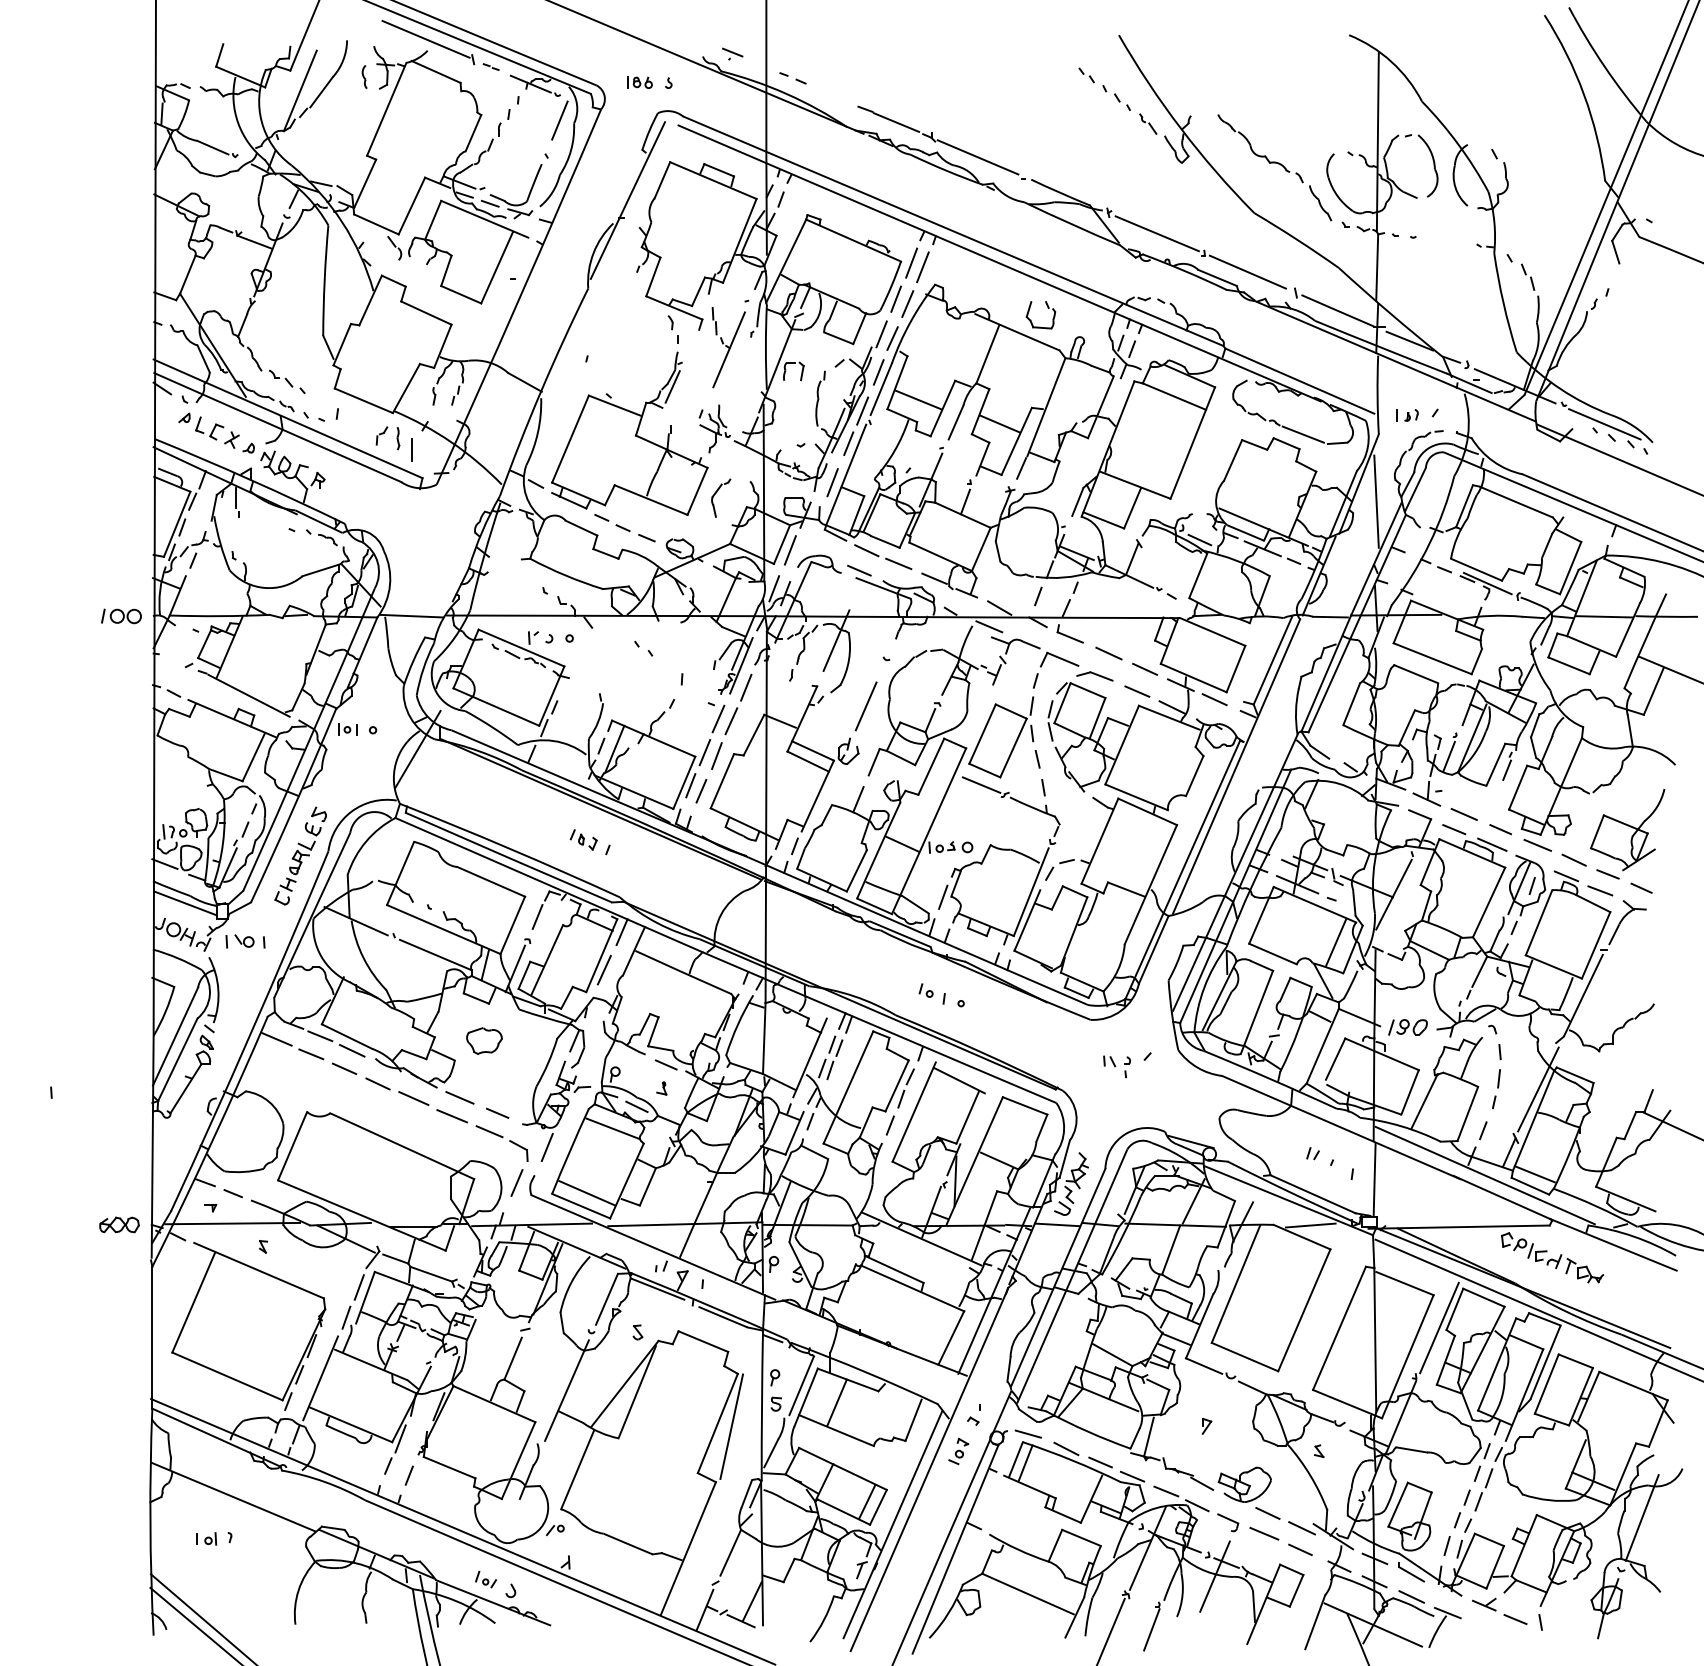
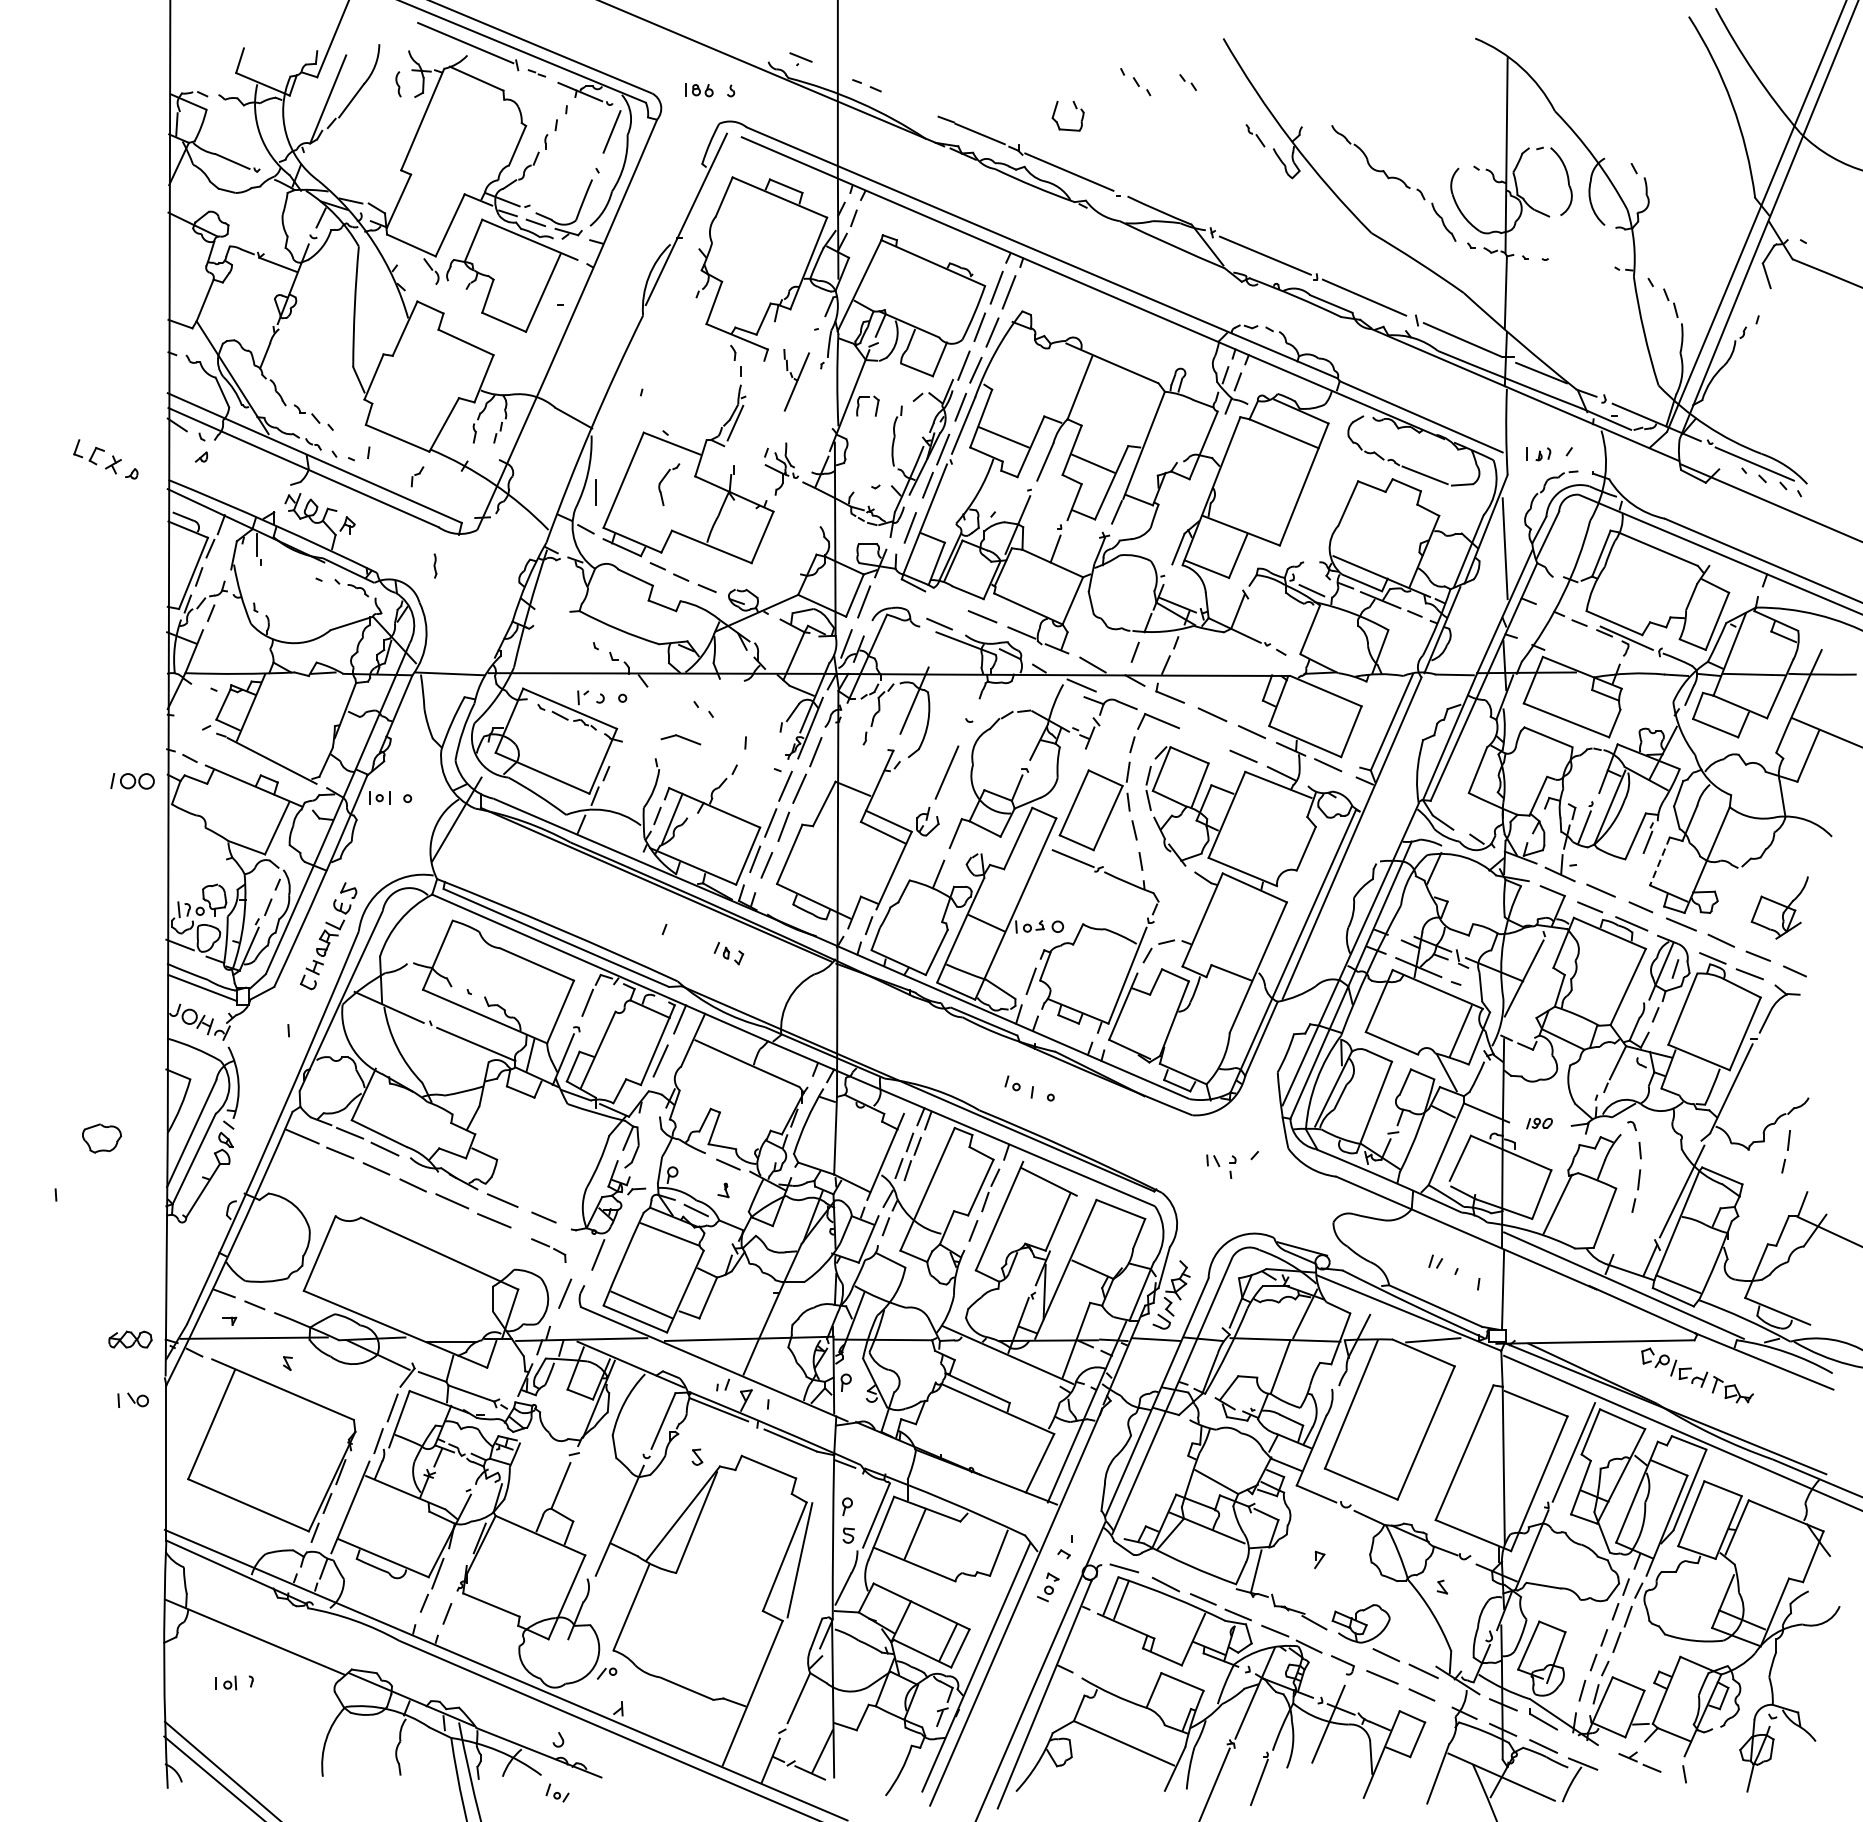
part: (1116, 97) -> (1135, 81), moved
part: (1047, 308) -> (1075, 108), moved
part: (728, 347) -> (796, 380), size x0.7
part: (223, 428) -> (104, 452), moved
part: (398, 438) -> (435, 565), moved
line: (411, 449) -> (596, 491), moved
part: (717, 492) -> (665, 478), moved
line: (866, 550) -> (947, 602), removed
part: (121, 616) -> (132, 781), moved
part: (1094, 676) -> (680, 739), moved
line: (1518, 787) -> (1660, 861), solid -> dashed
part: (1627, 830) -> (1779, 908), size x0.7
part: (583, 839) -> (728, 953), moved
part: (239, 941) -> (132, 1400), moved
part: (1407, 1027) -> (1538, 1123), size x0.6
part: (484, 1040) -> (102, 1137), moved
part: (1633, 1053) -> (1786, 1152), added
line: (1483, 1130) -> (1622, 1236), removed
part: (501, 1143) -> (548, 1250), size x0.6
line: (1641, 1517) -> (1794, 1659), removed
part: (485, 1579) -> (556, 1792), moved
part: (1499, 1610) -> (1639, 1761), size x0.7

